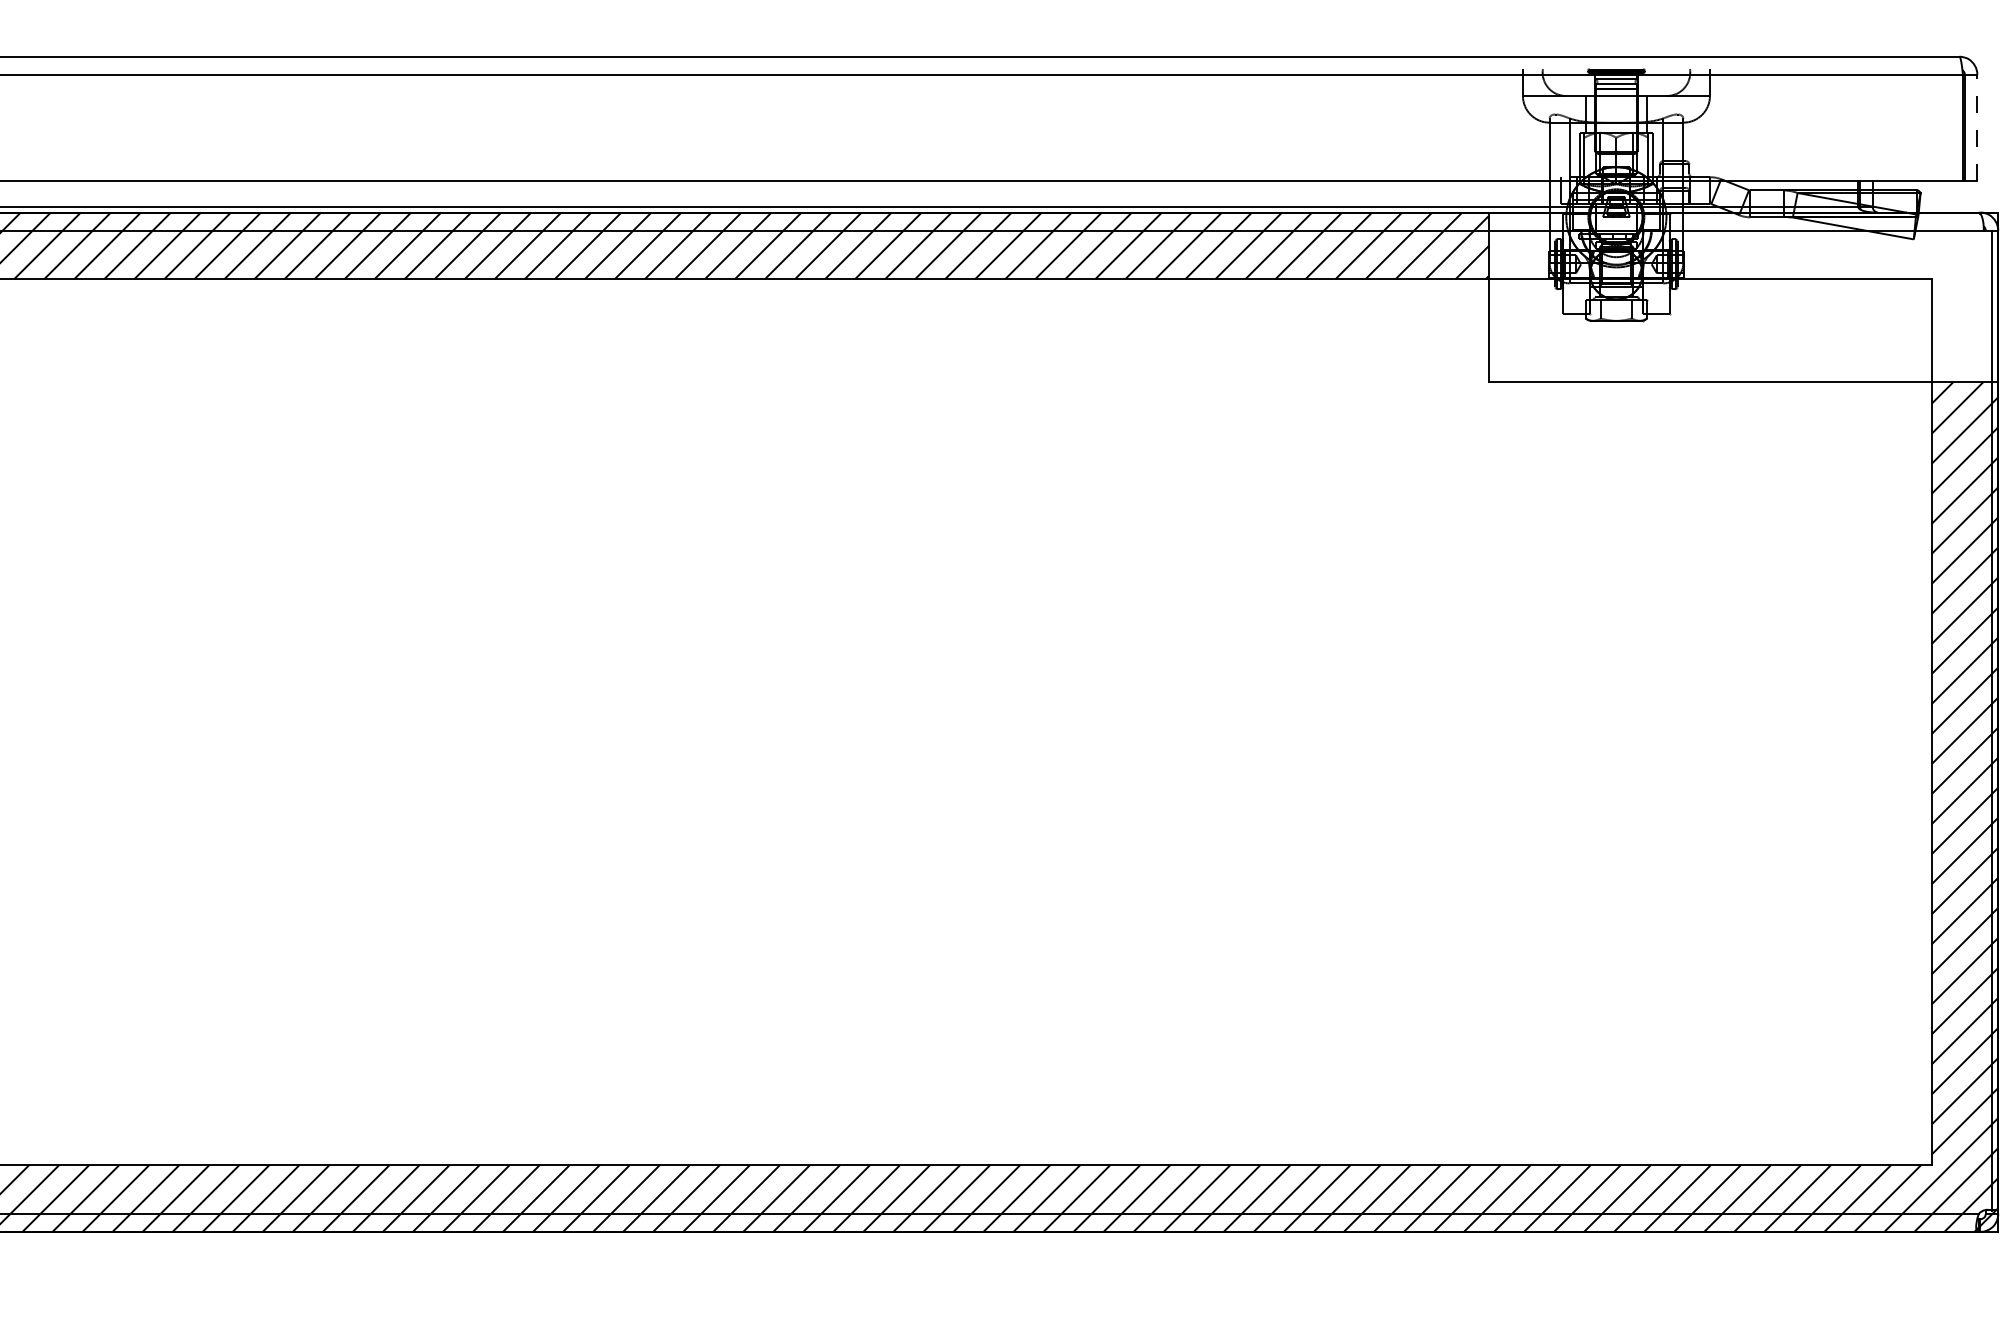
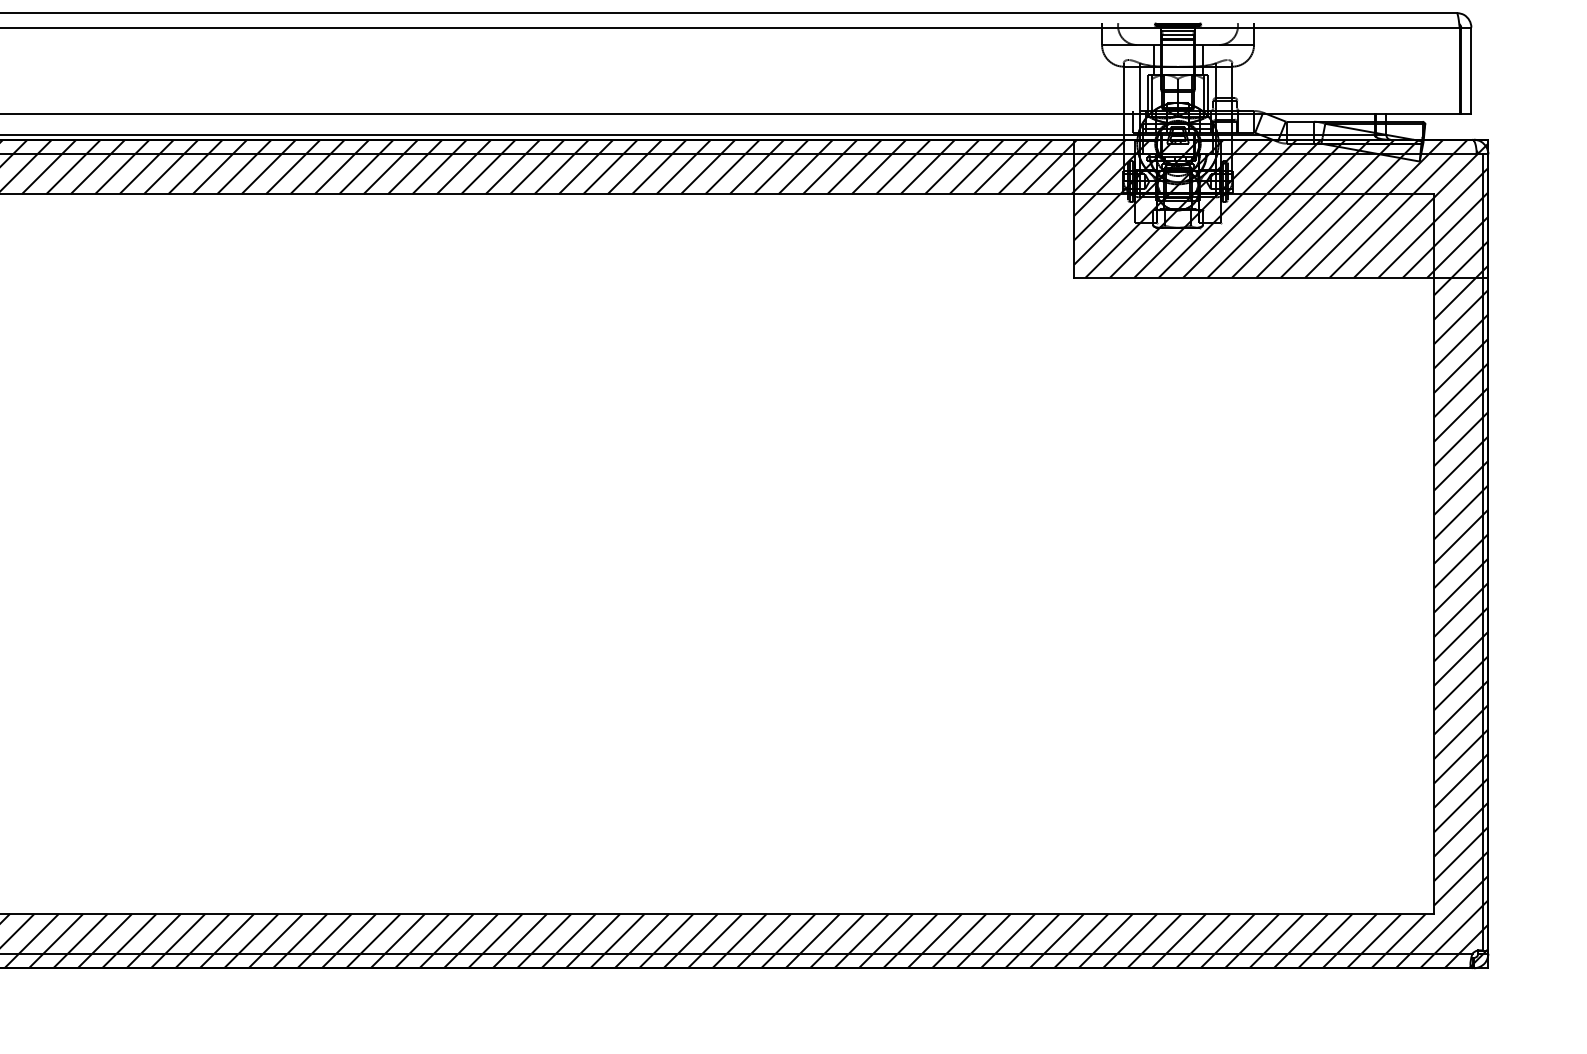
line: (1977, 127) -> (1471, 70), dashed -> solid
hatch: (1743, 297) -> (1281, 208), added

